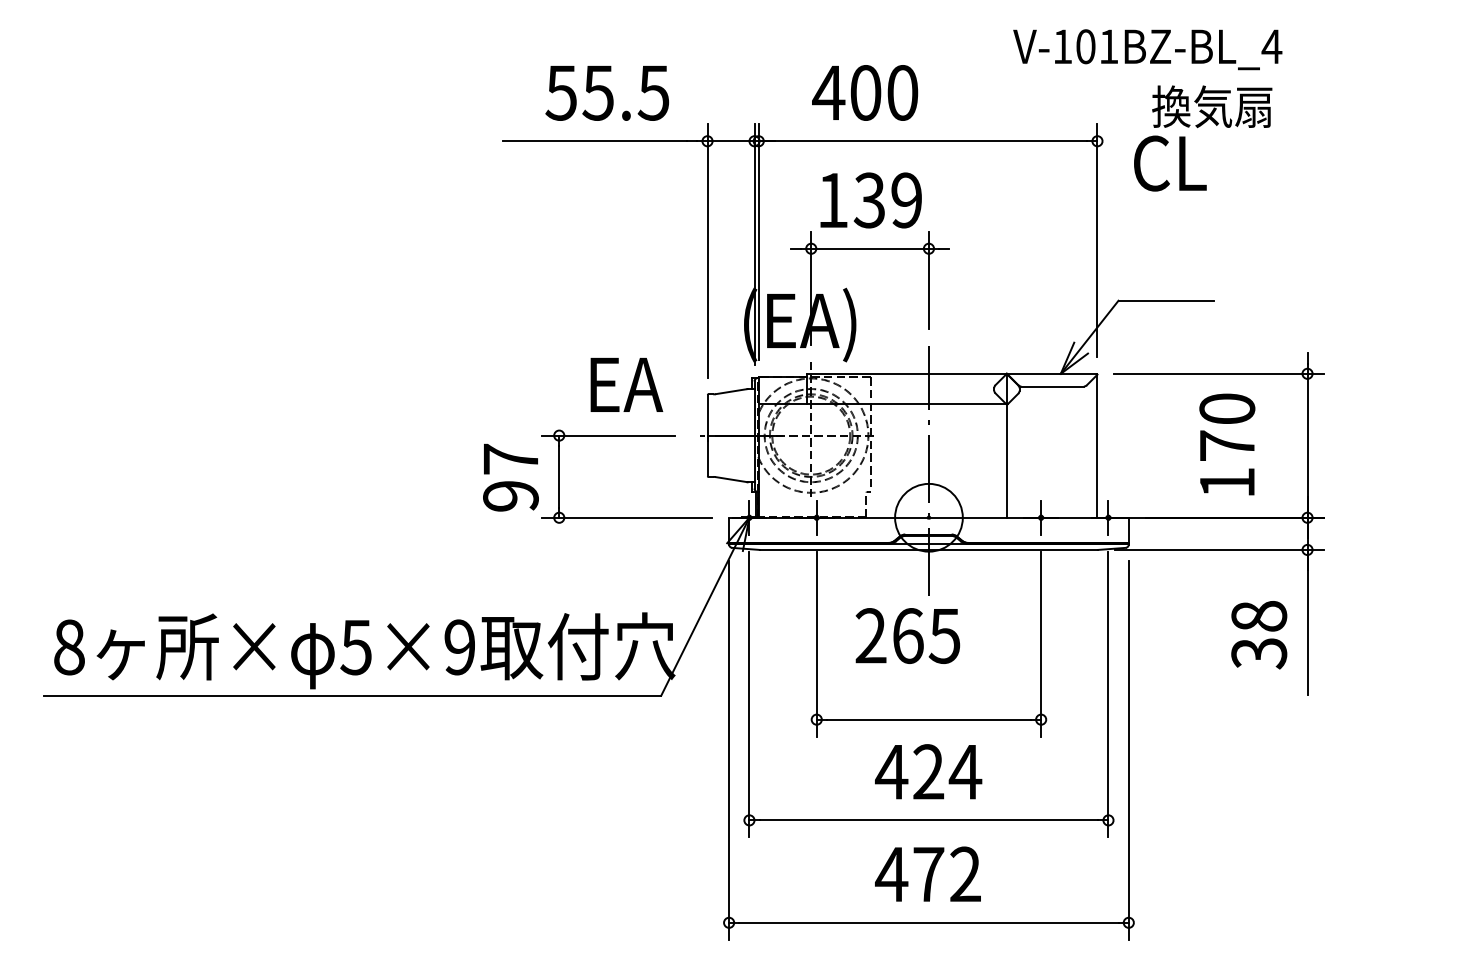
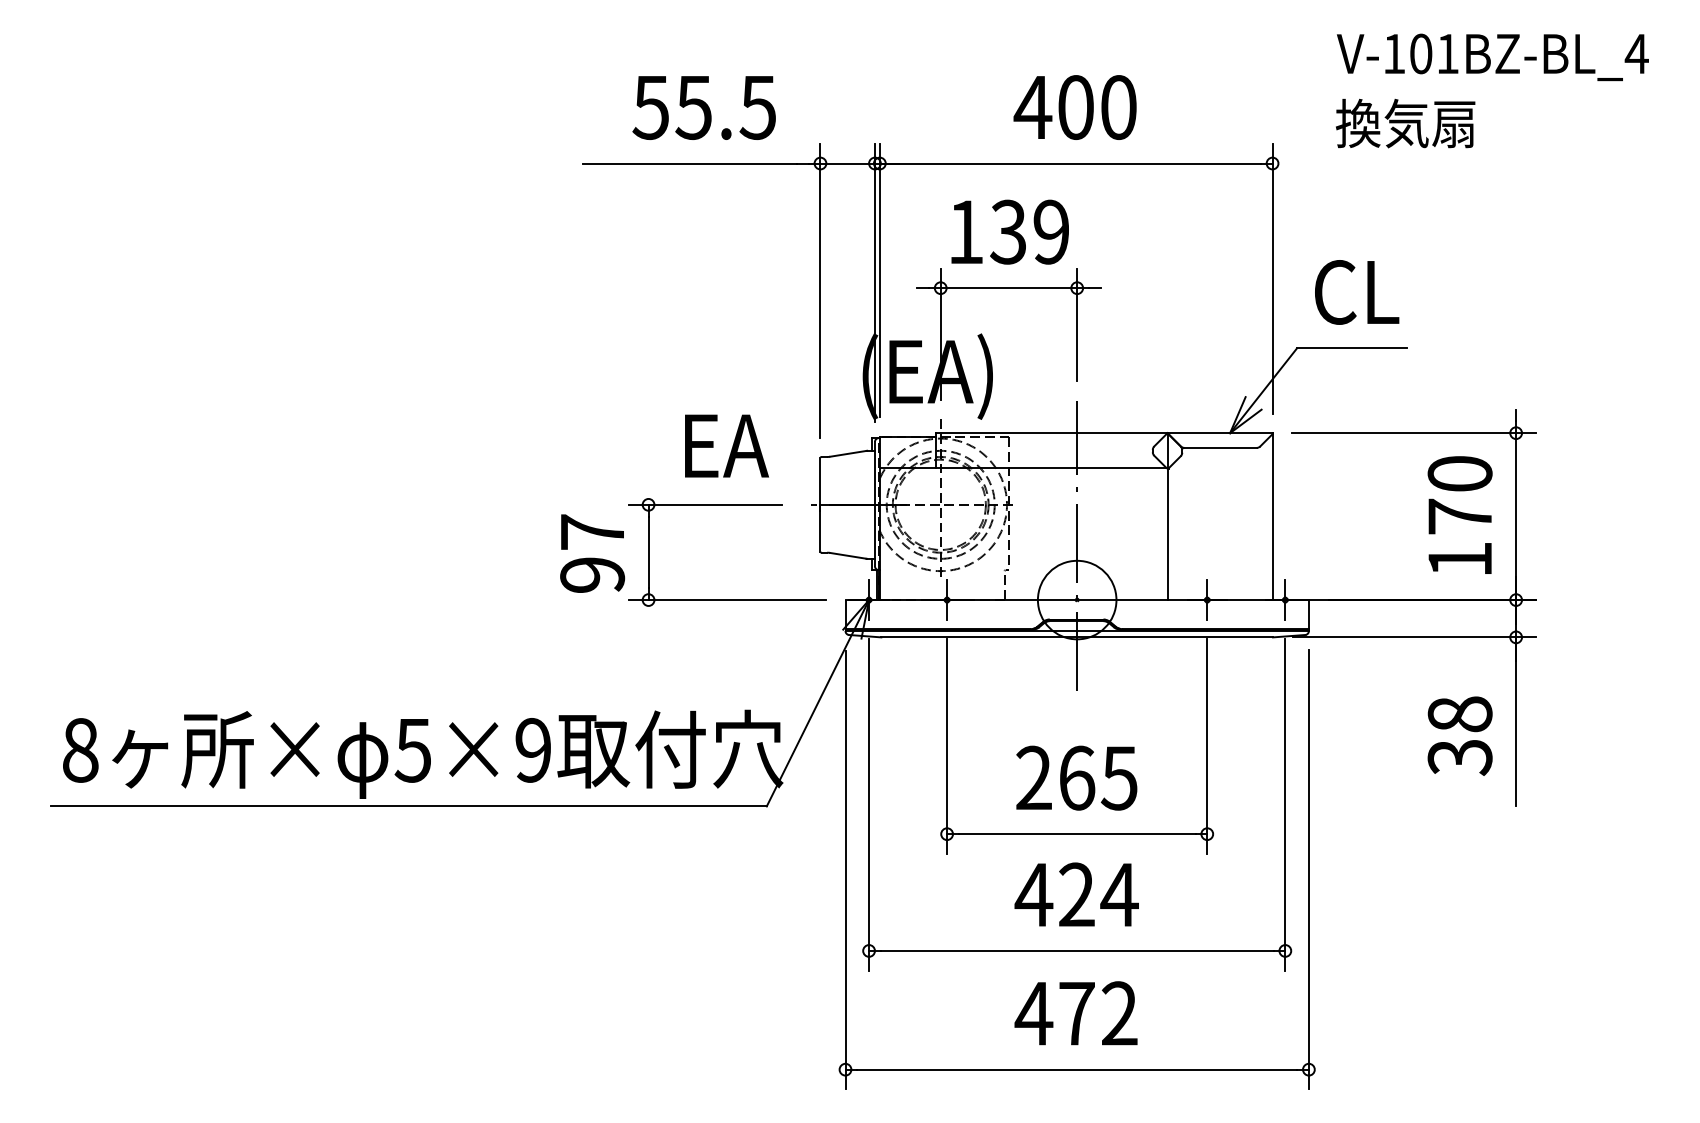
text: (1147, 49) -> (1492, 57), moved
text: (864, 92) -> (1074, 107), moved
text: (1170, 163) -> (1357, 292), moved
text: (1226, 443) -> (1459, 514), moved
text: (907, 635) -> (1076, 777), moved

